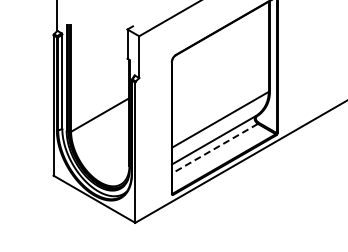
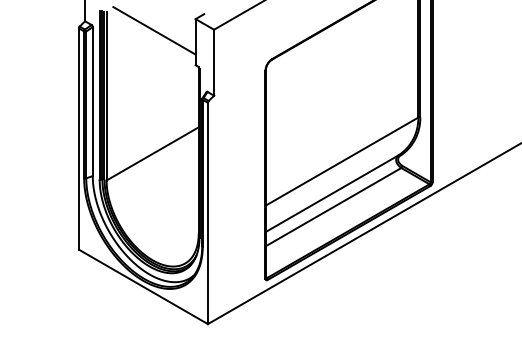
line: (101, 36) -> (154, 30), added
line: (215, 148) -> (334, 206), dashed -> solid

